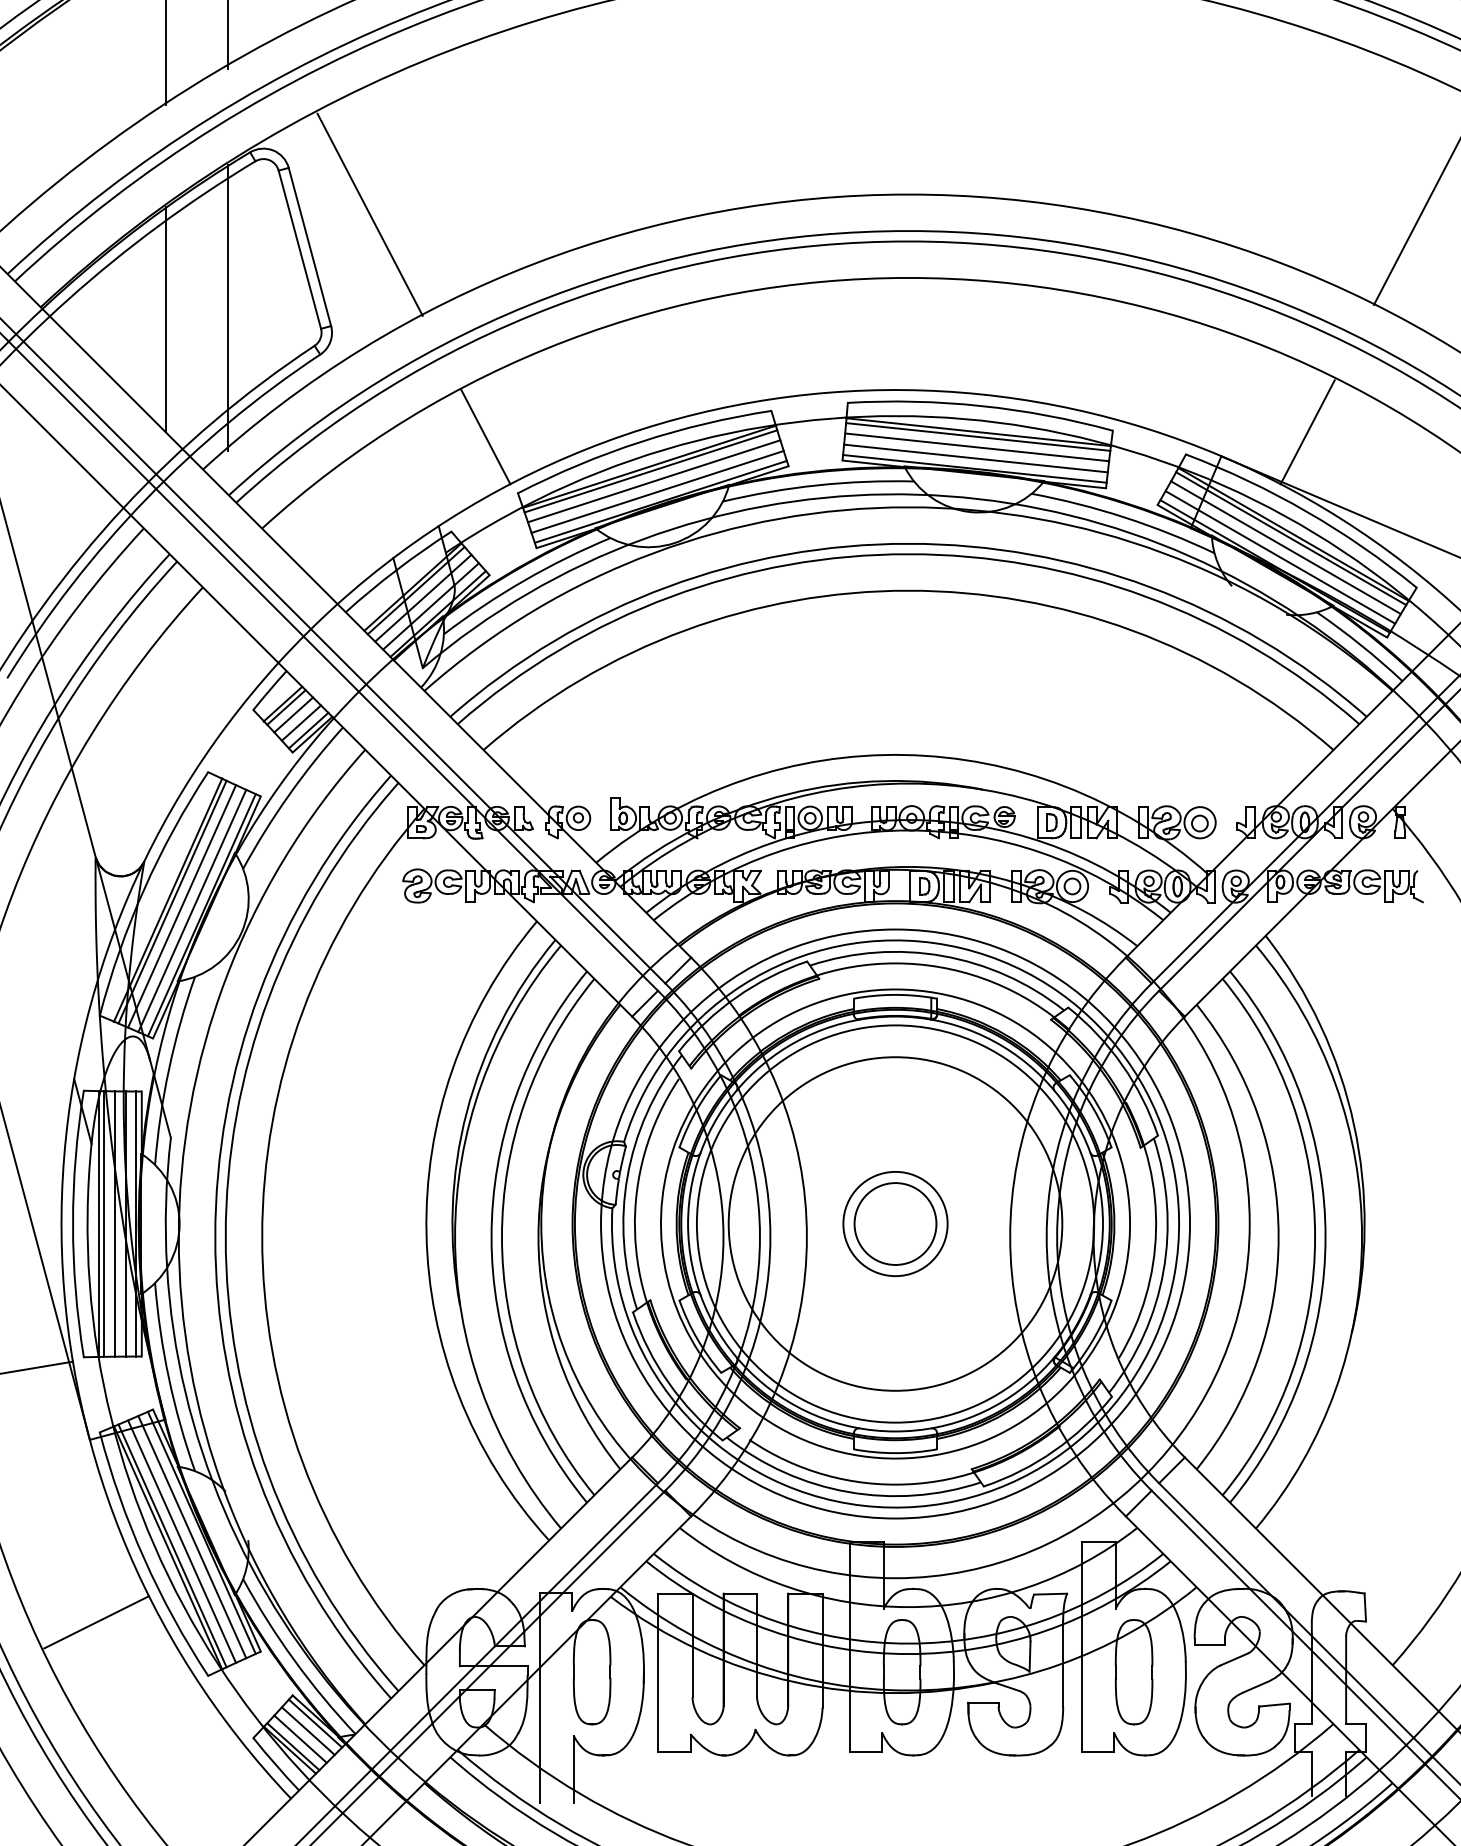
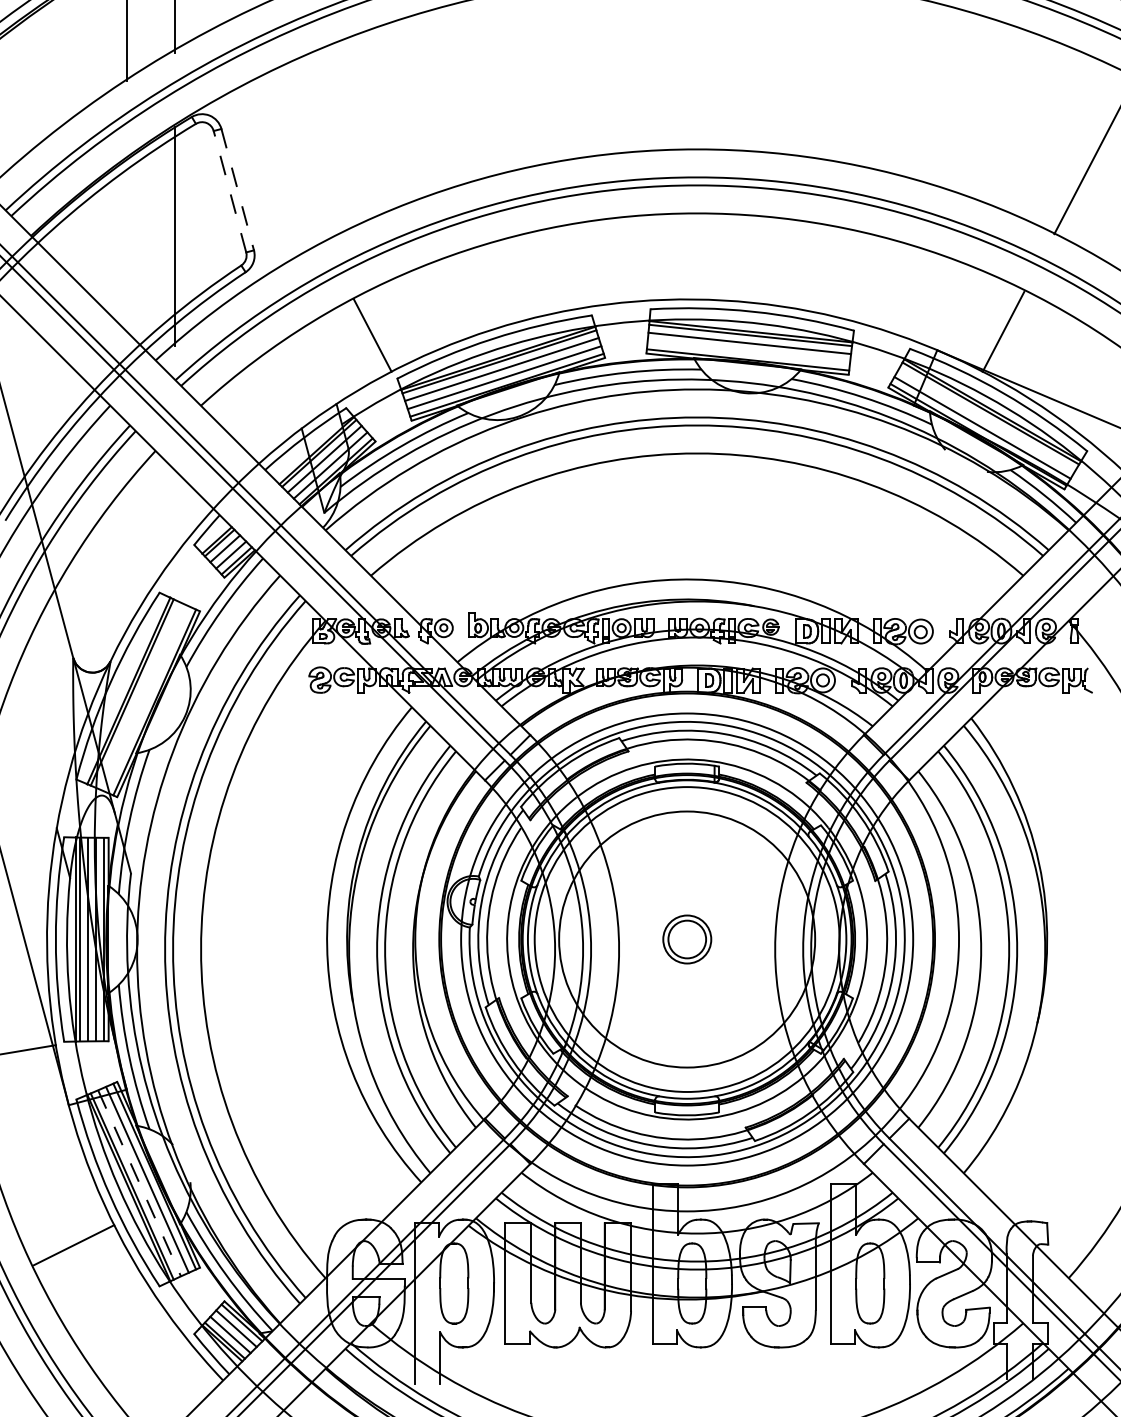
line: (369, 214) -> (283, 164), removed
line: (309, 246) -> (237, 189), solid -> dashed
line: (299, 249) -> (229, 191), solid -> dashed
line: (166, 319) -> (127, 245), removed
line: (975, 457) -> (748, 351), removed
line: (1285, 547) -> (986, 420), removed
line: (181, 906) -> (139, 695), removed
line: (192, 911) -> (147, 699), removed
part: (895, 1223) -> (687, 939), size x0.6
line: (181, 1541) -> (139, 1183), solid -> dashed

